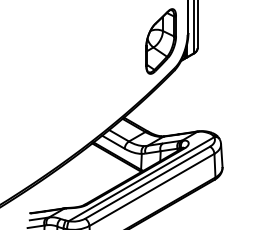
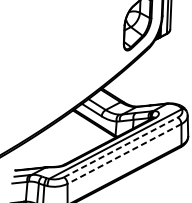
line: (148, 182) -> (121, 147), solid -> dashed
line: (151, 190) -> (124, 154), solid -> dashed

